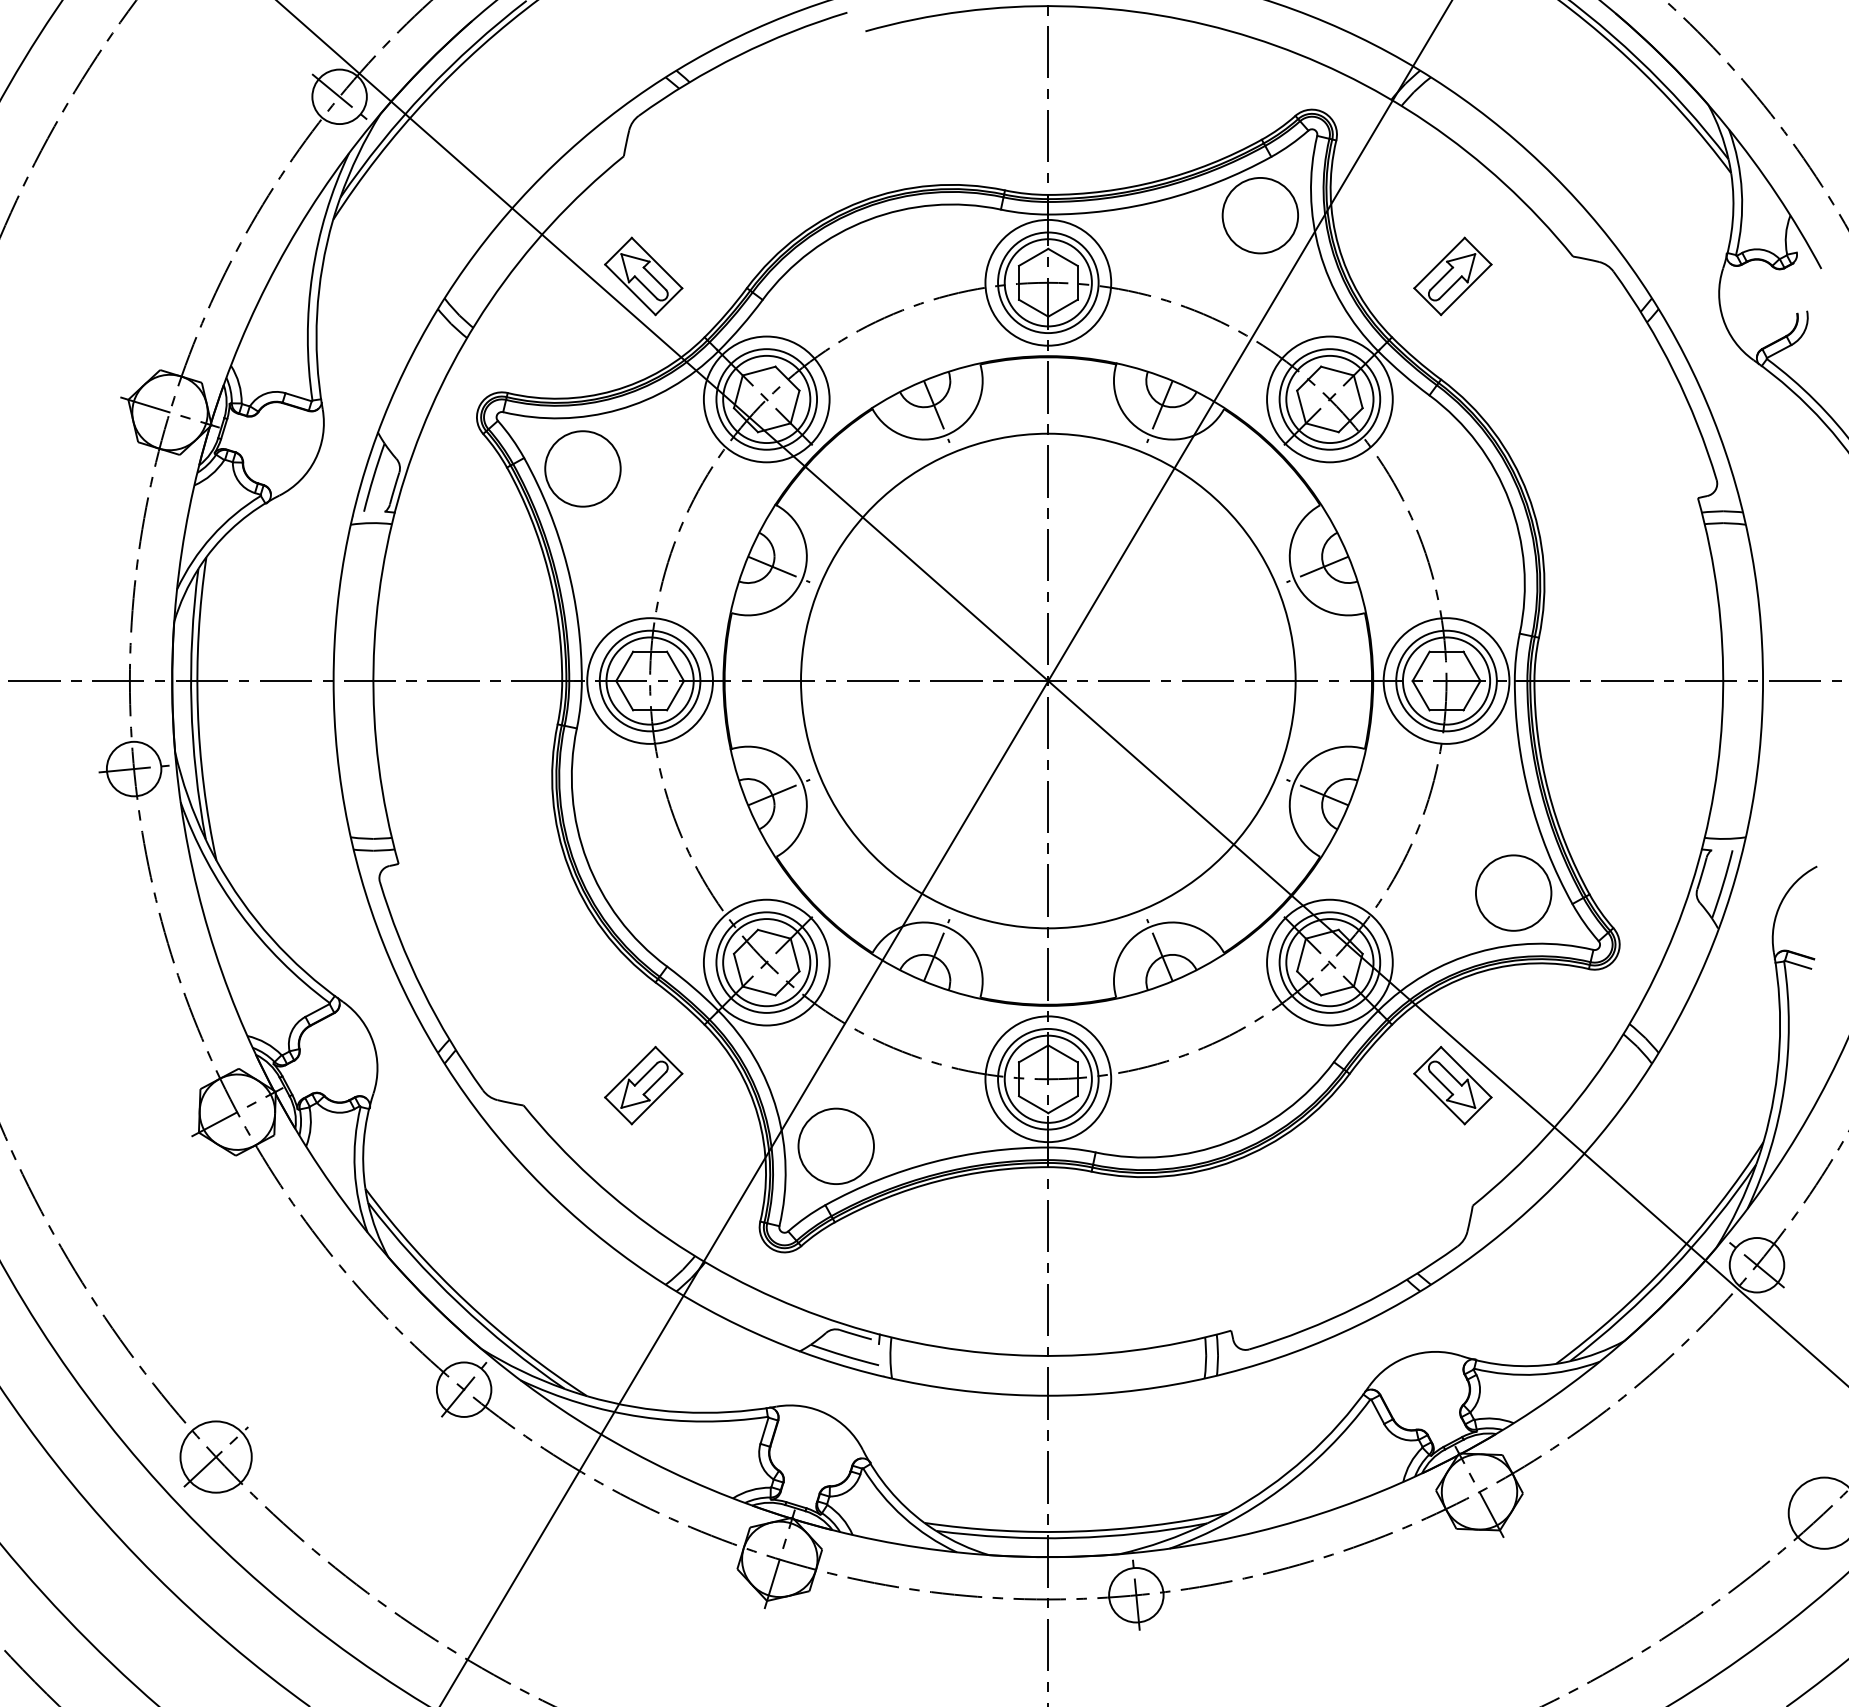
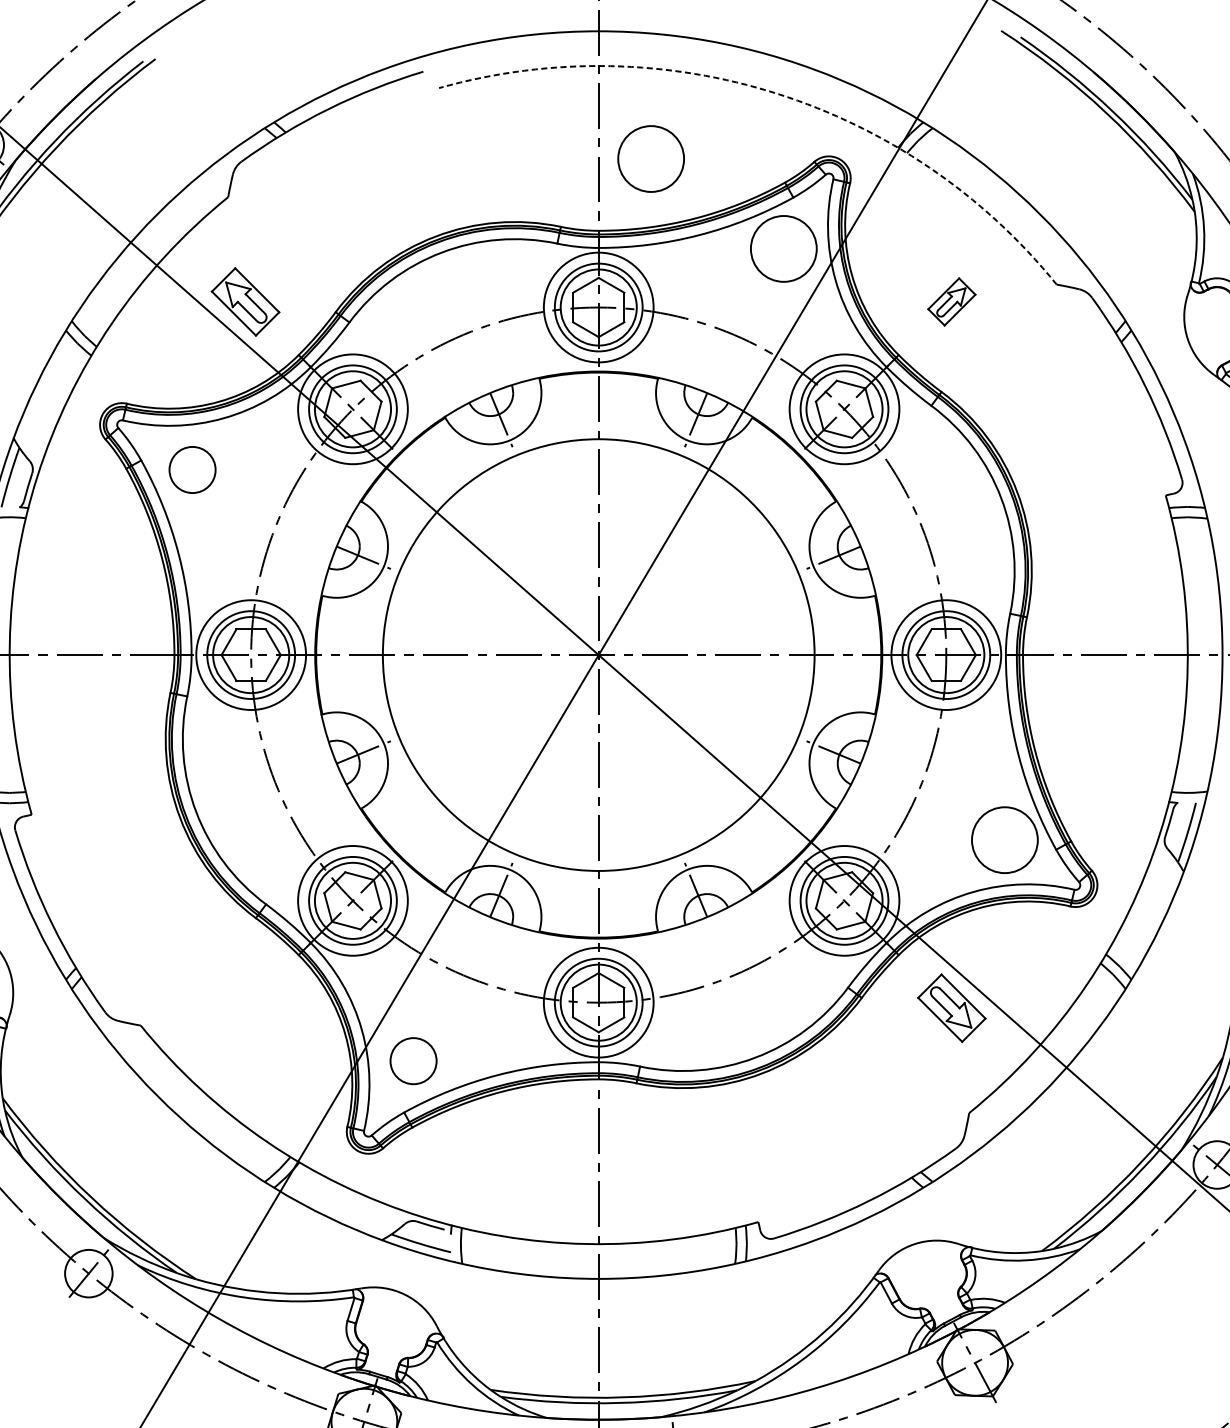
arc: (1252, 37) -> (776, 93), solid -> dashed
circle: (1107, 112) -> (650, 158), added
part: (1452, 276) -> (951, 302), size x0.7
circle: (582, 468) -> (192, 469), size x0.7
part: (643, 1085) -> (245, 1008), removed
circle: (835, 1145) -> (412, 1060), size x0.7

